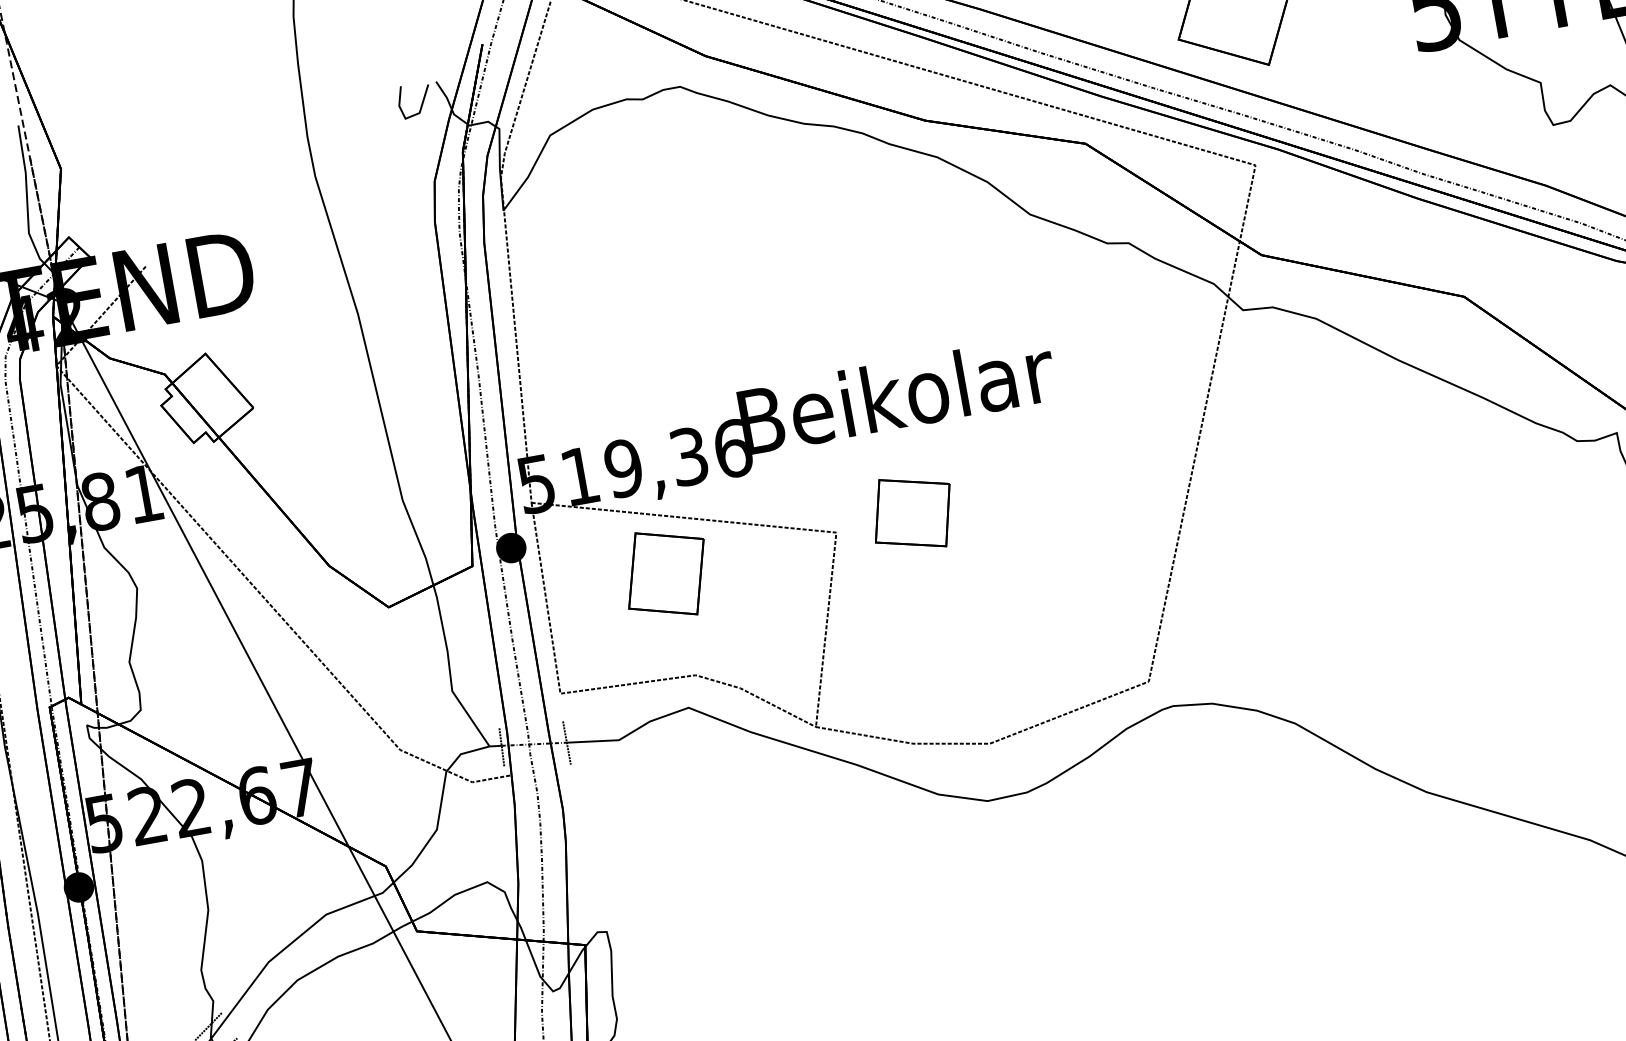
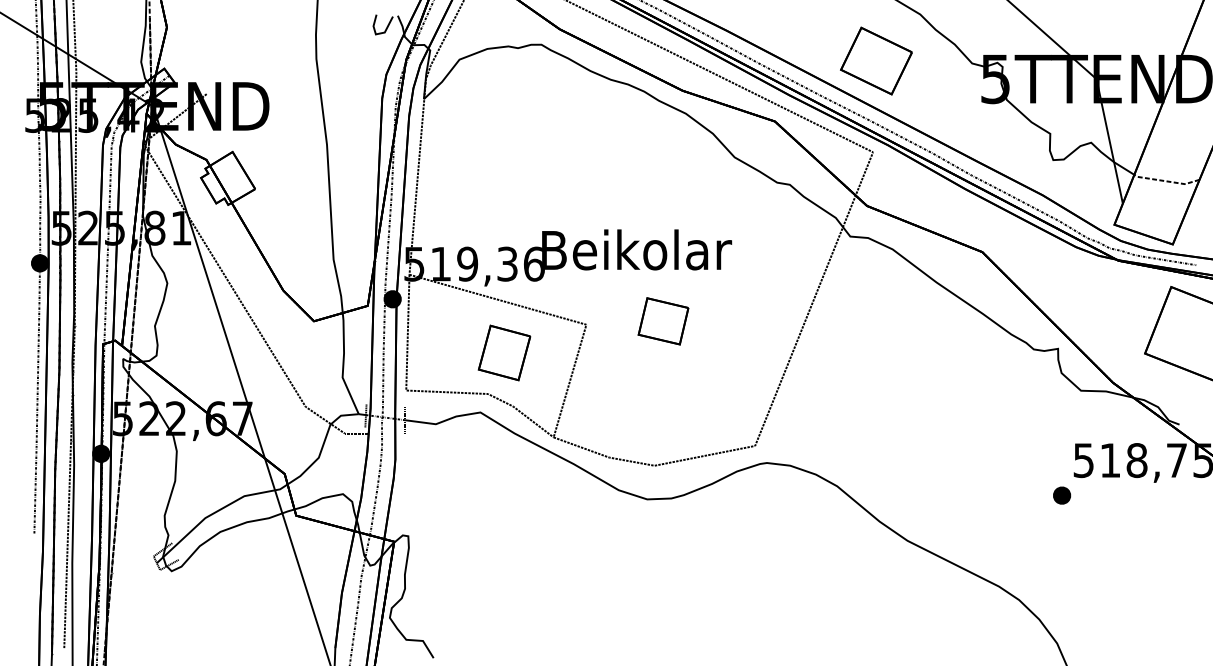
part: (912, 513) -> (663, 321), moved
part: (666, 573) -> (504, 352), moved

